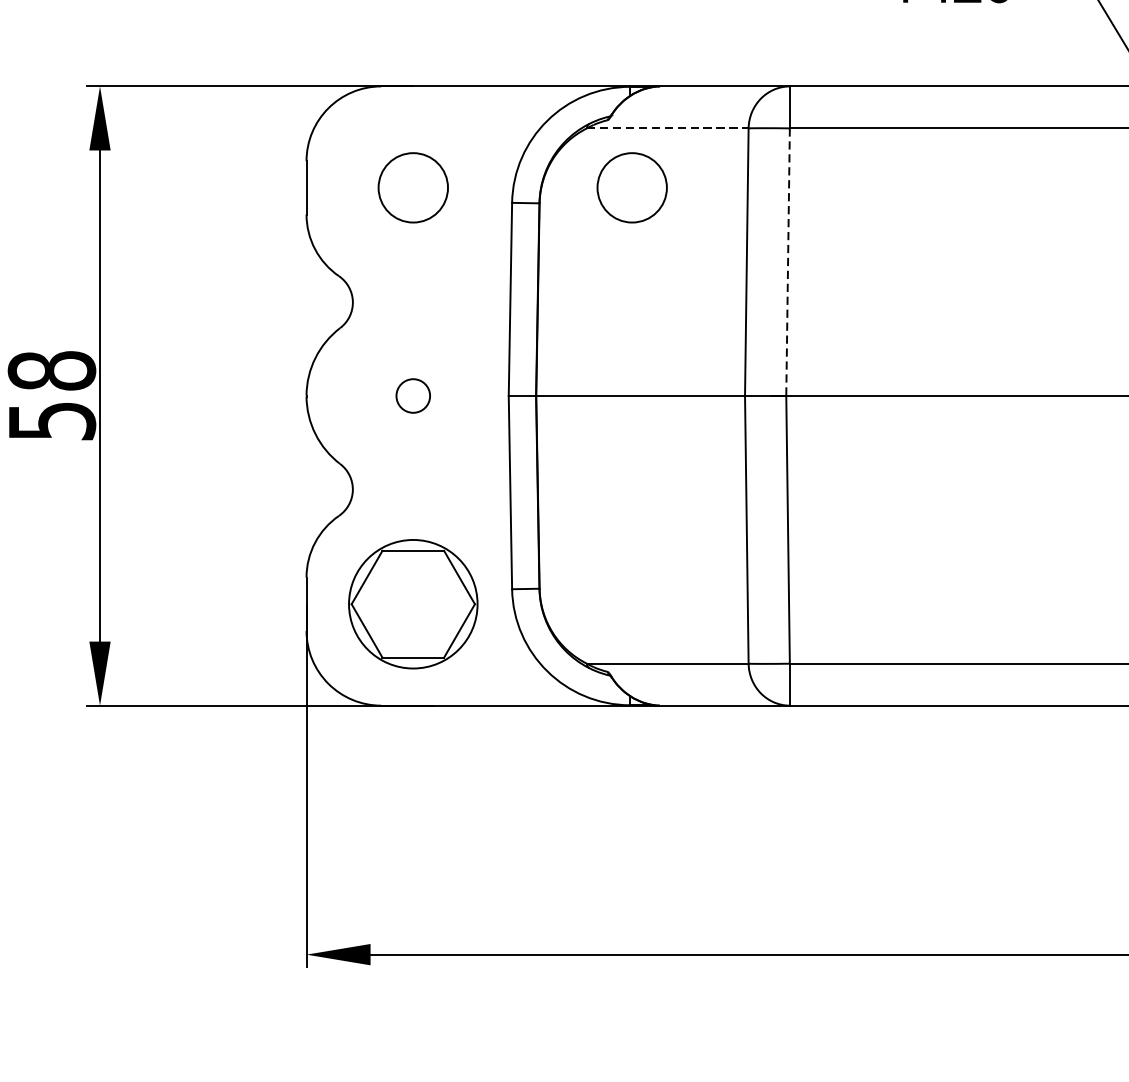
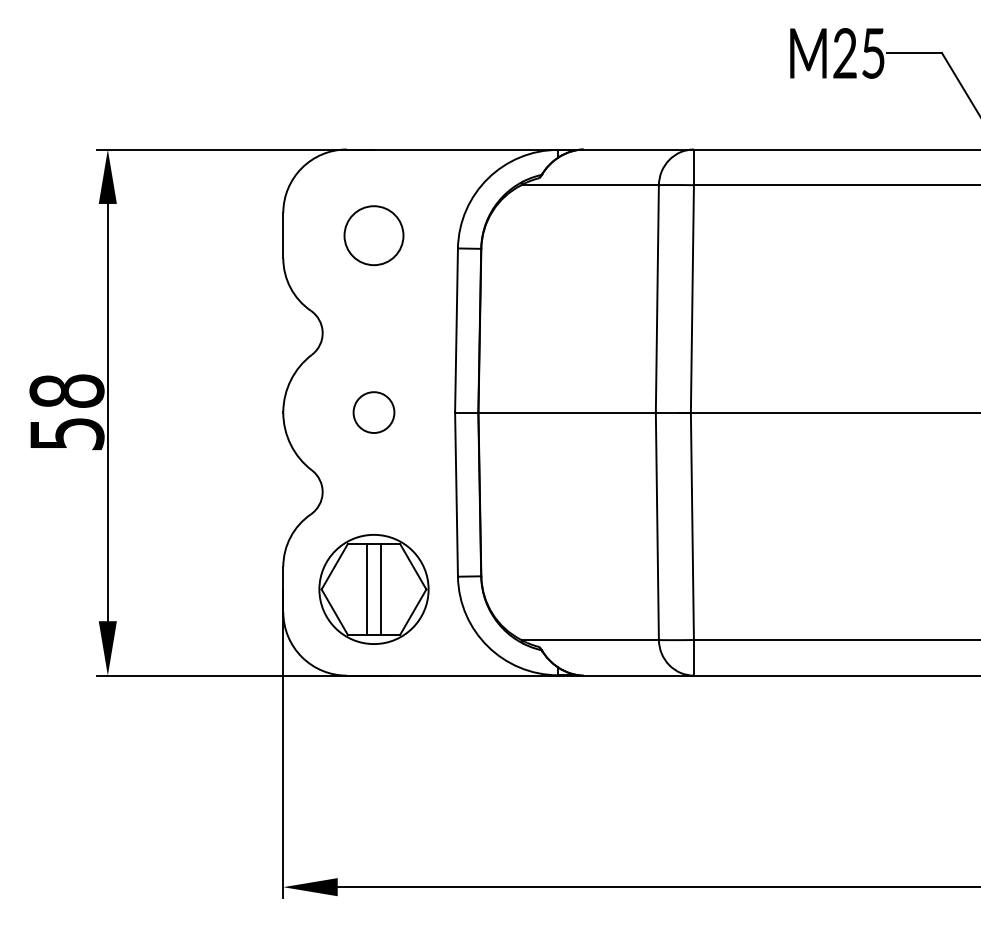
line: (668, 128) -> (590, 185), dashed -> solid
circle: (631, 187) -> (559, 235), removed
line: (788, 261) -> (692, 298), dashed -> solid
circle: (412, 395) -> (373, 412), size x1.43
line: (405, 604) -> (367, 589), added
line: (420, 604) -> (380, 589), added

